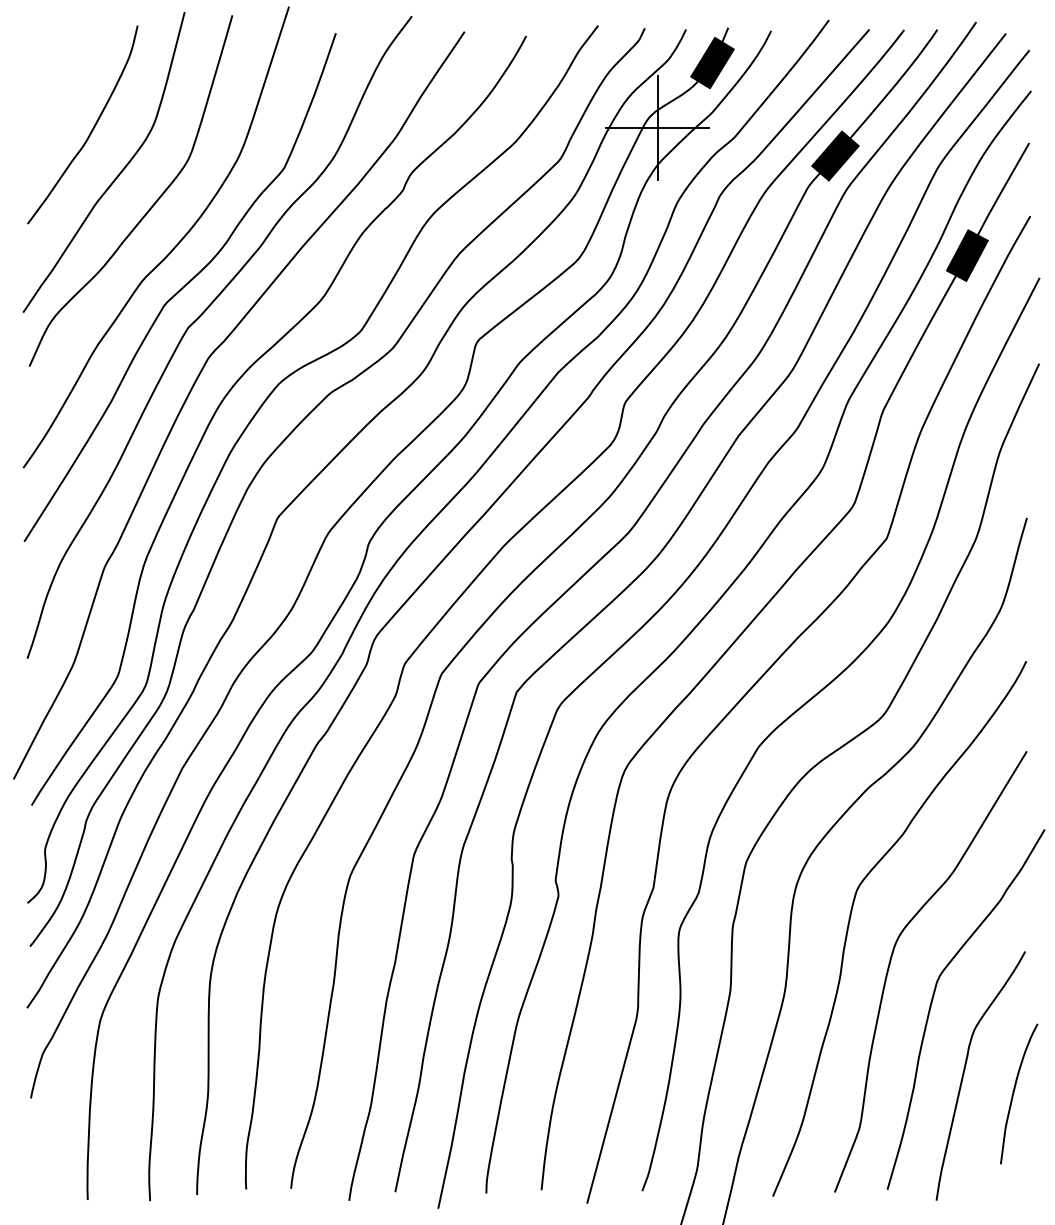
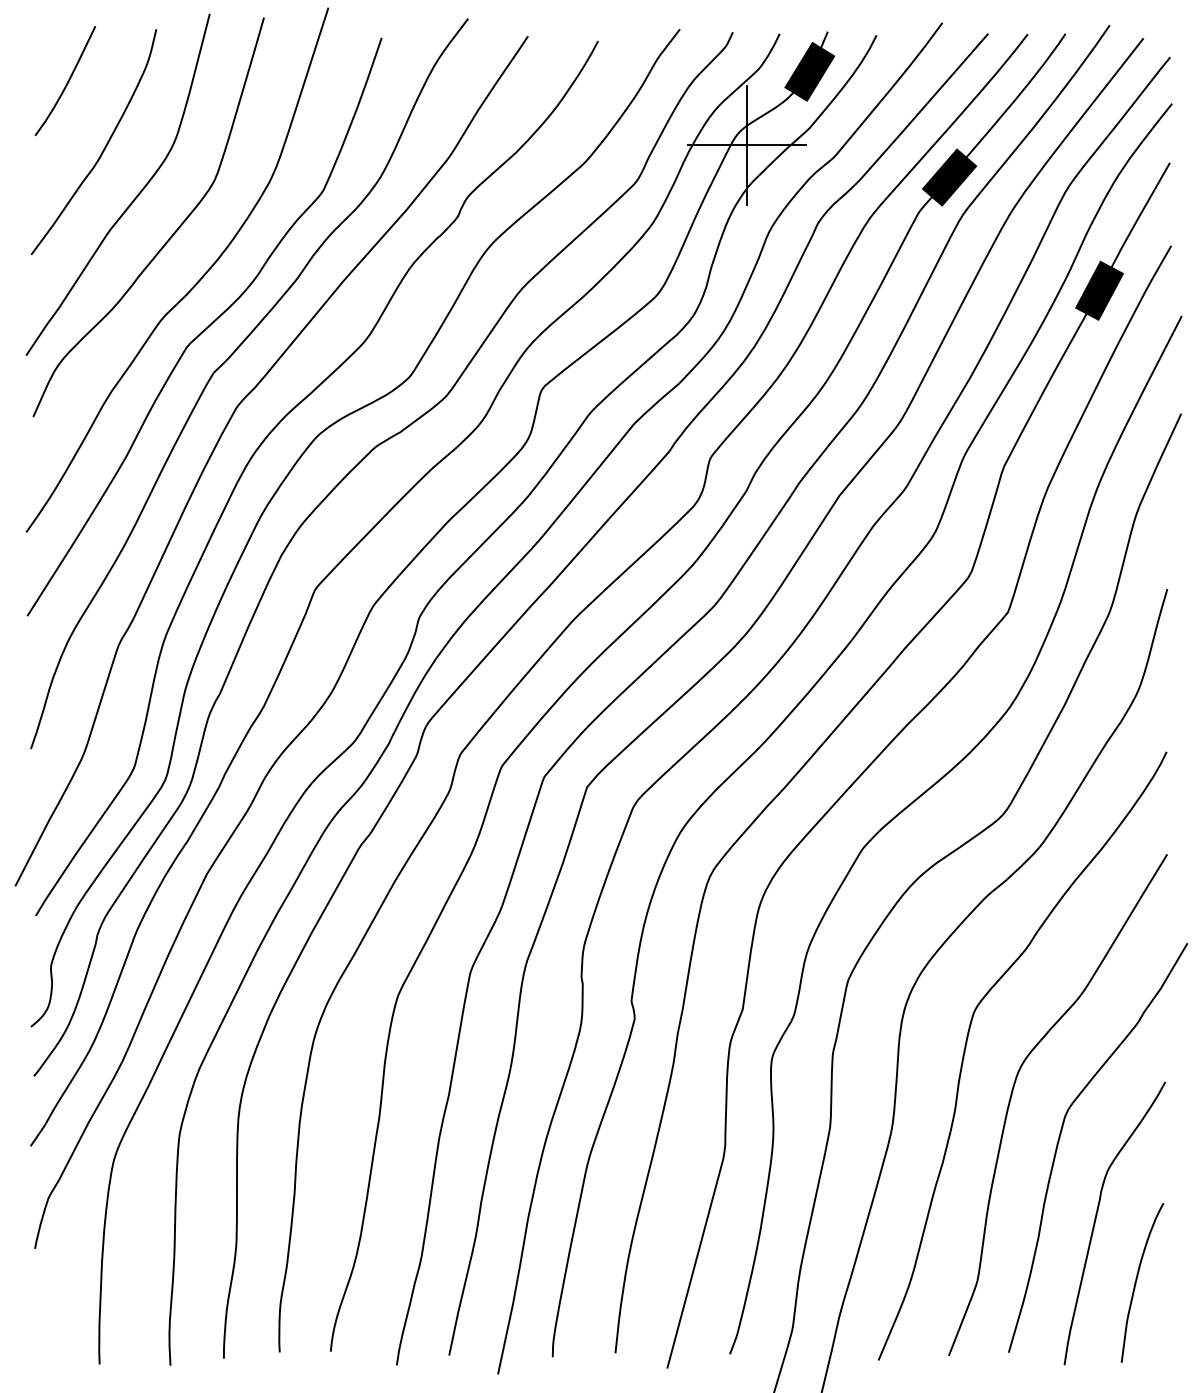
curve: (59, 71) -> (67, 81), added
curve: (1014, 1091) -> (1137, 1280), moved

